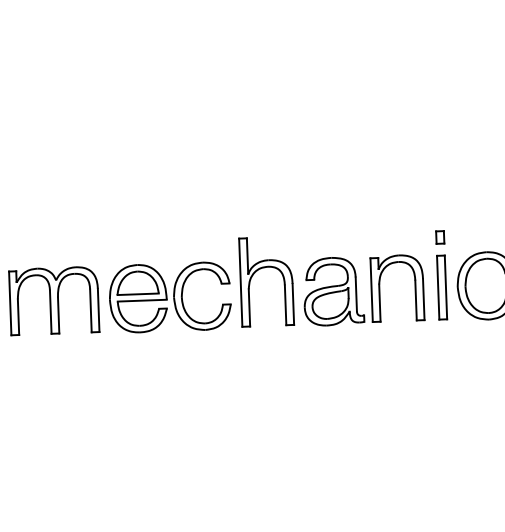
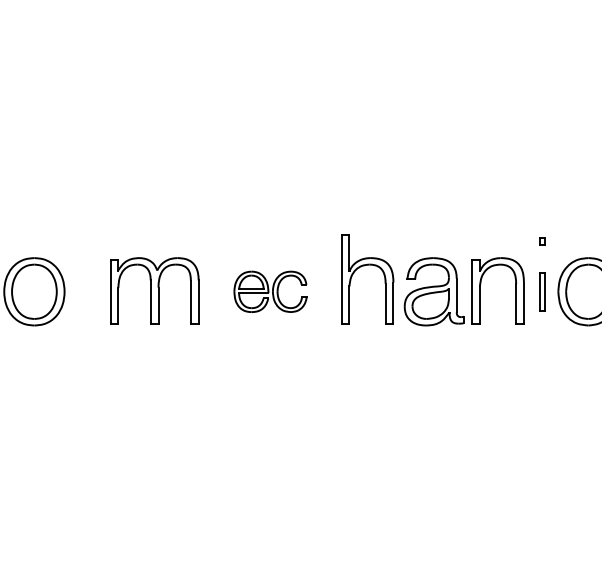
part: (440, 237) -> (542, 241), size x0.6
part: (441, 287) -> (542, 291), size x0.6
part: (170, 297) -> (270, 291), size x0.6

